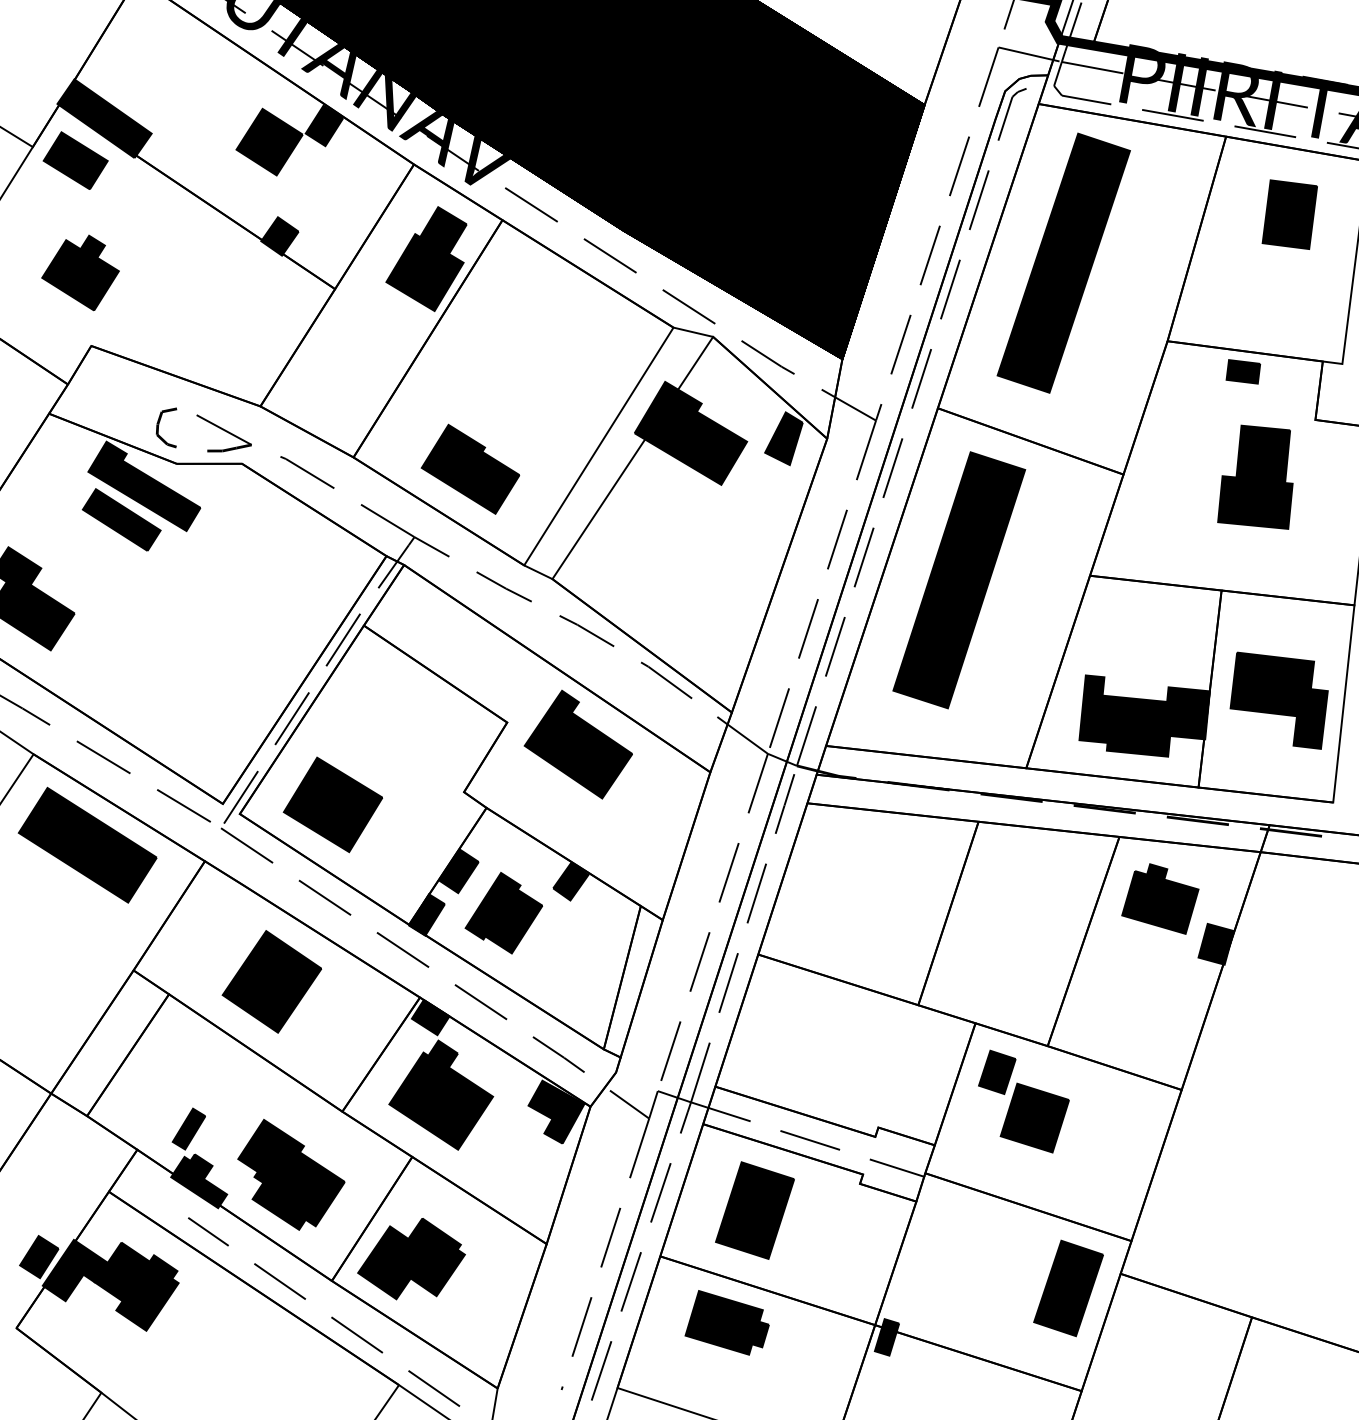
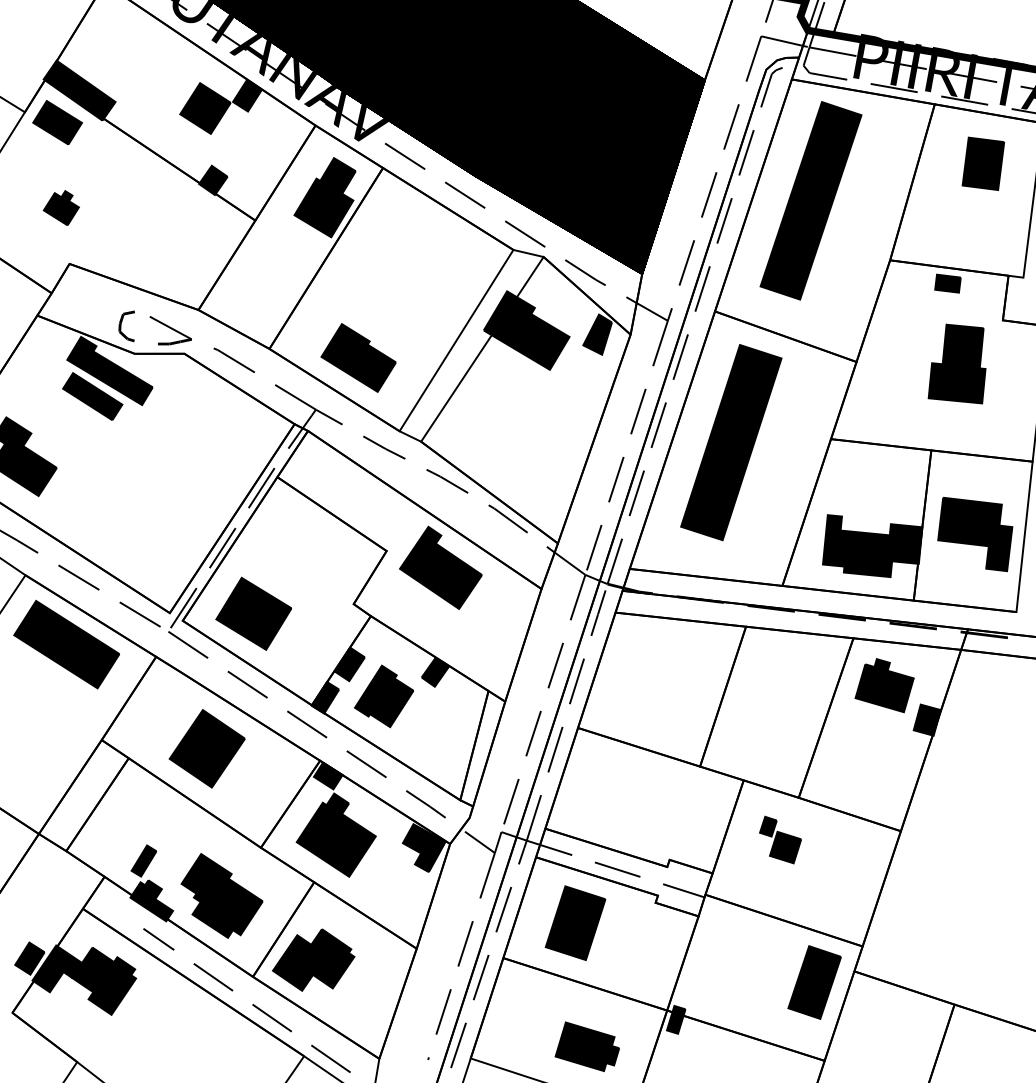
part: (80, 271) -> (61, 207), size x0.6
part: (1023, 1100) -> (780, 839), size x0.6
part: (726, 1322) -> (586, 1046), moved

